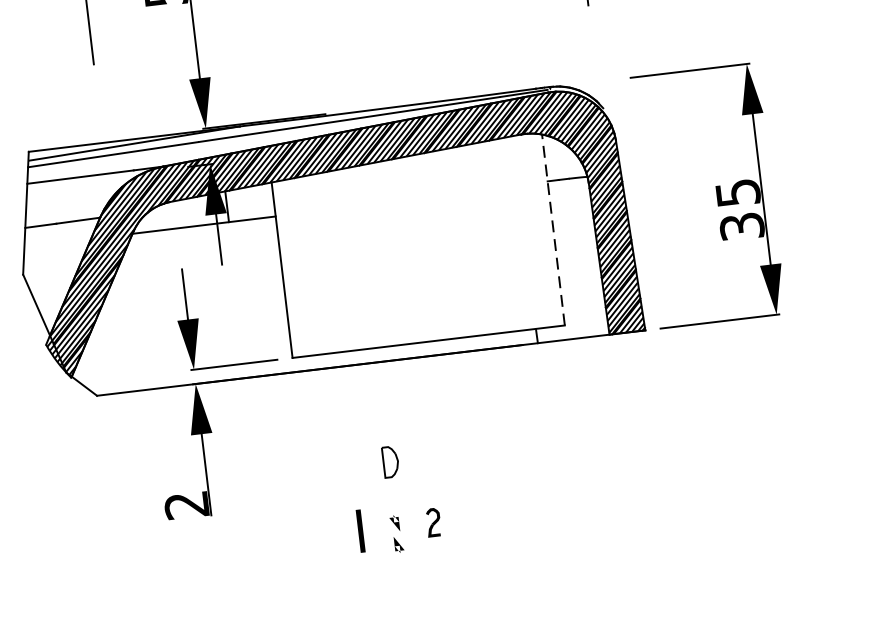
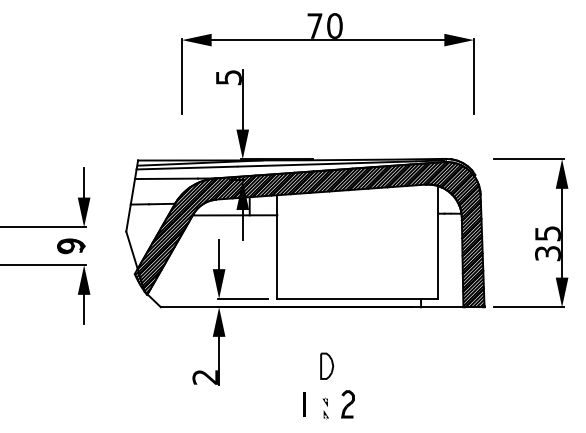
line: (554, 228) -> (438, 241), dashed -> solid
part: (391, 460) -> (327, 365), size x1.43
part: (432, 522) -> (347, 404), size x1.67

